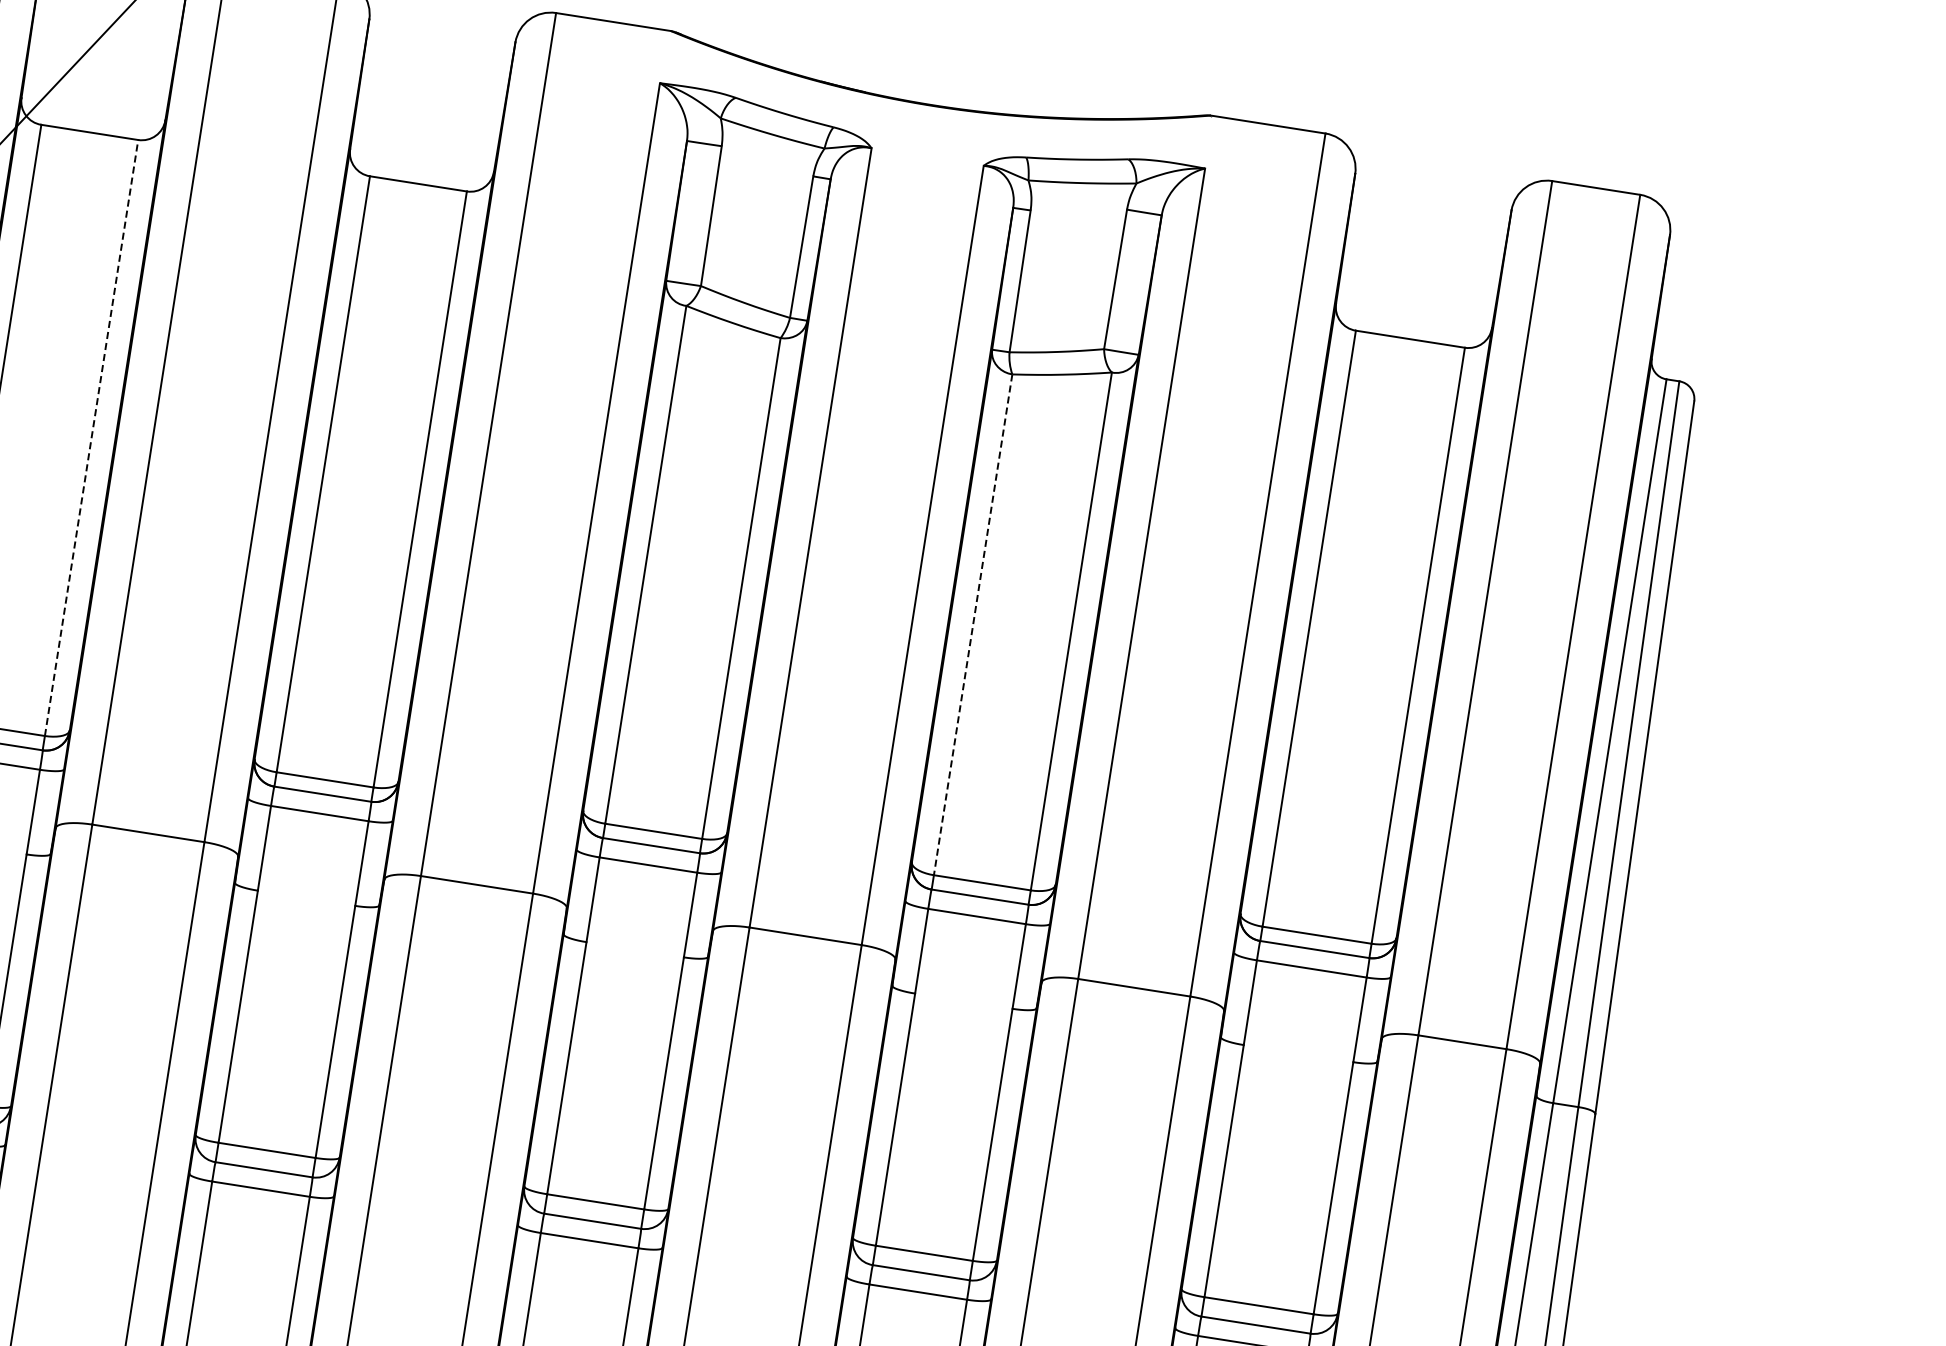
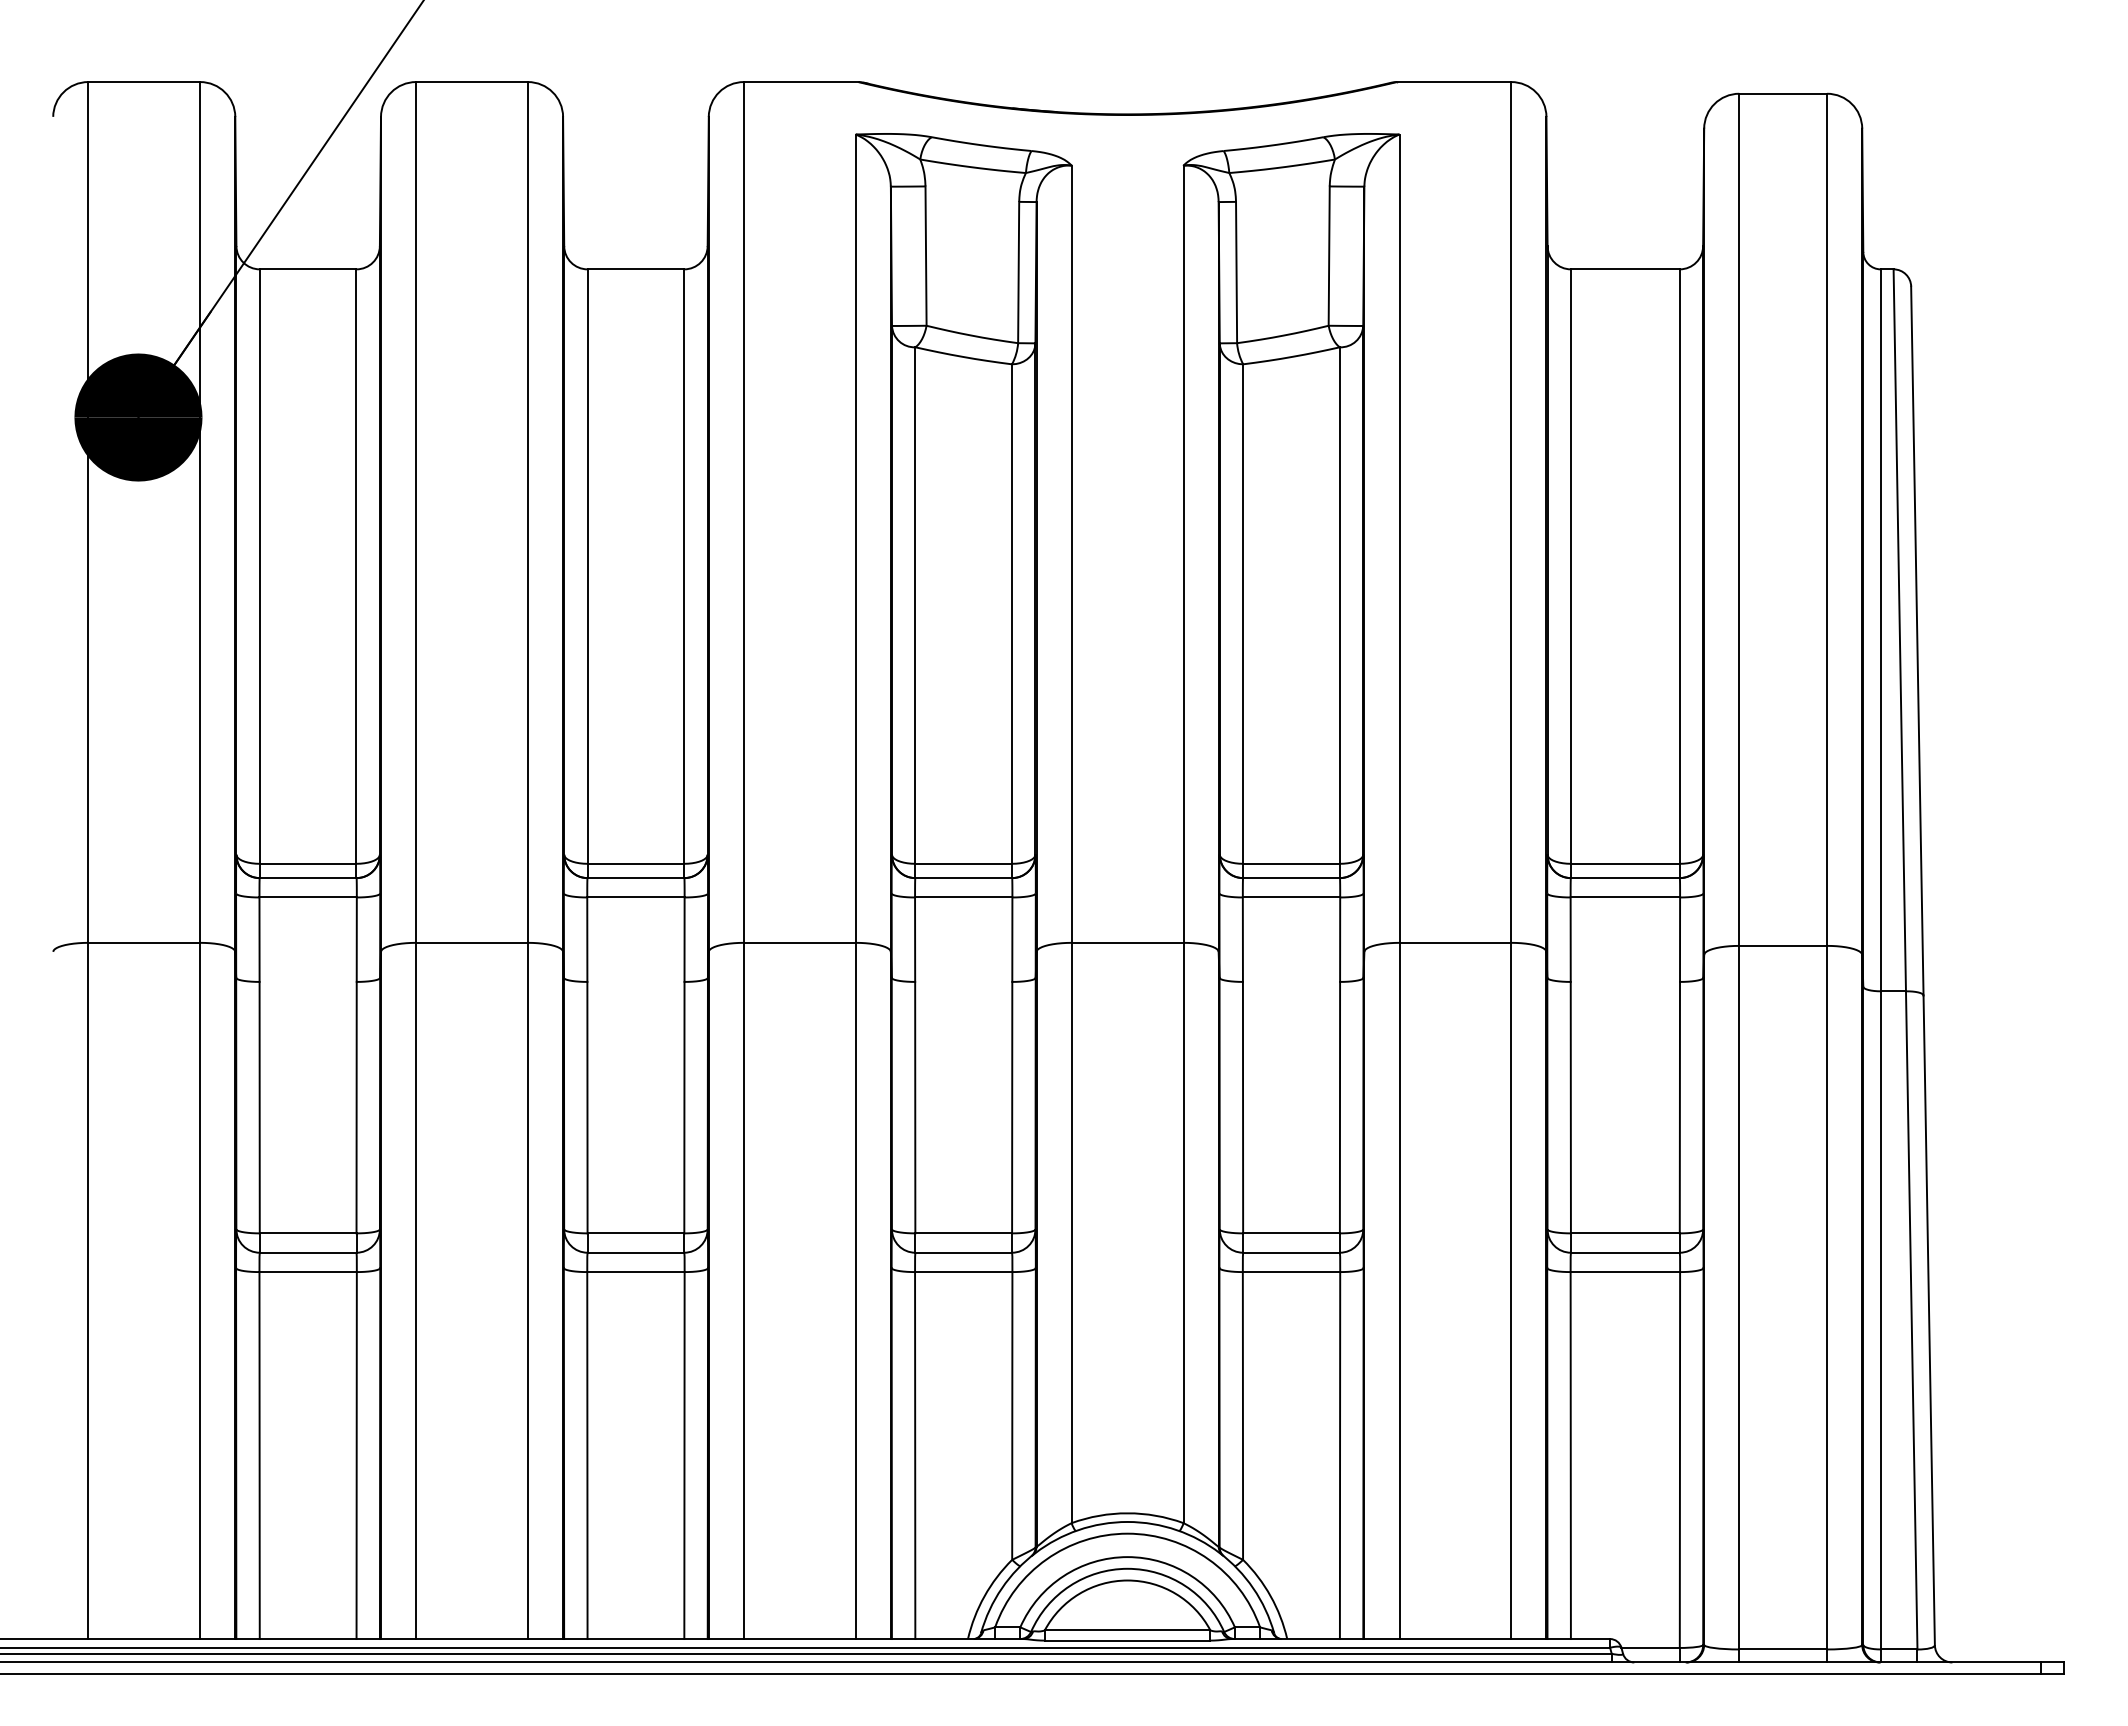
line: (91, 437) -> (356, 566), dashed -> solid
line: (973, 625) -> (1243, 614), dashed -> solid

